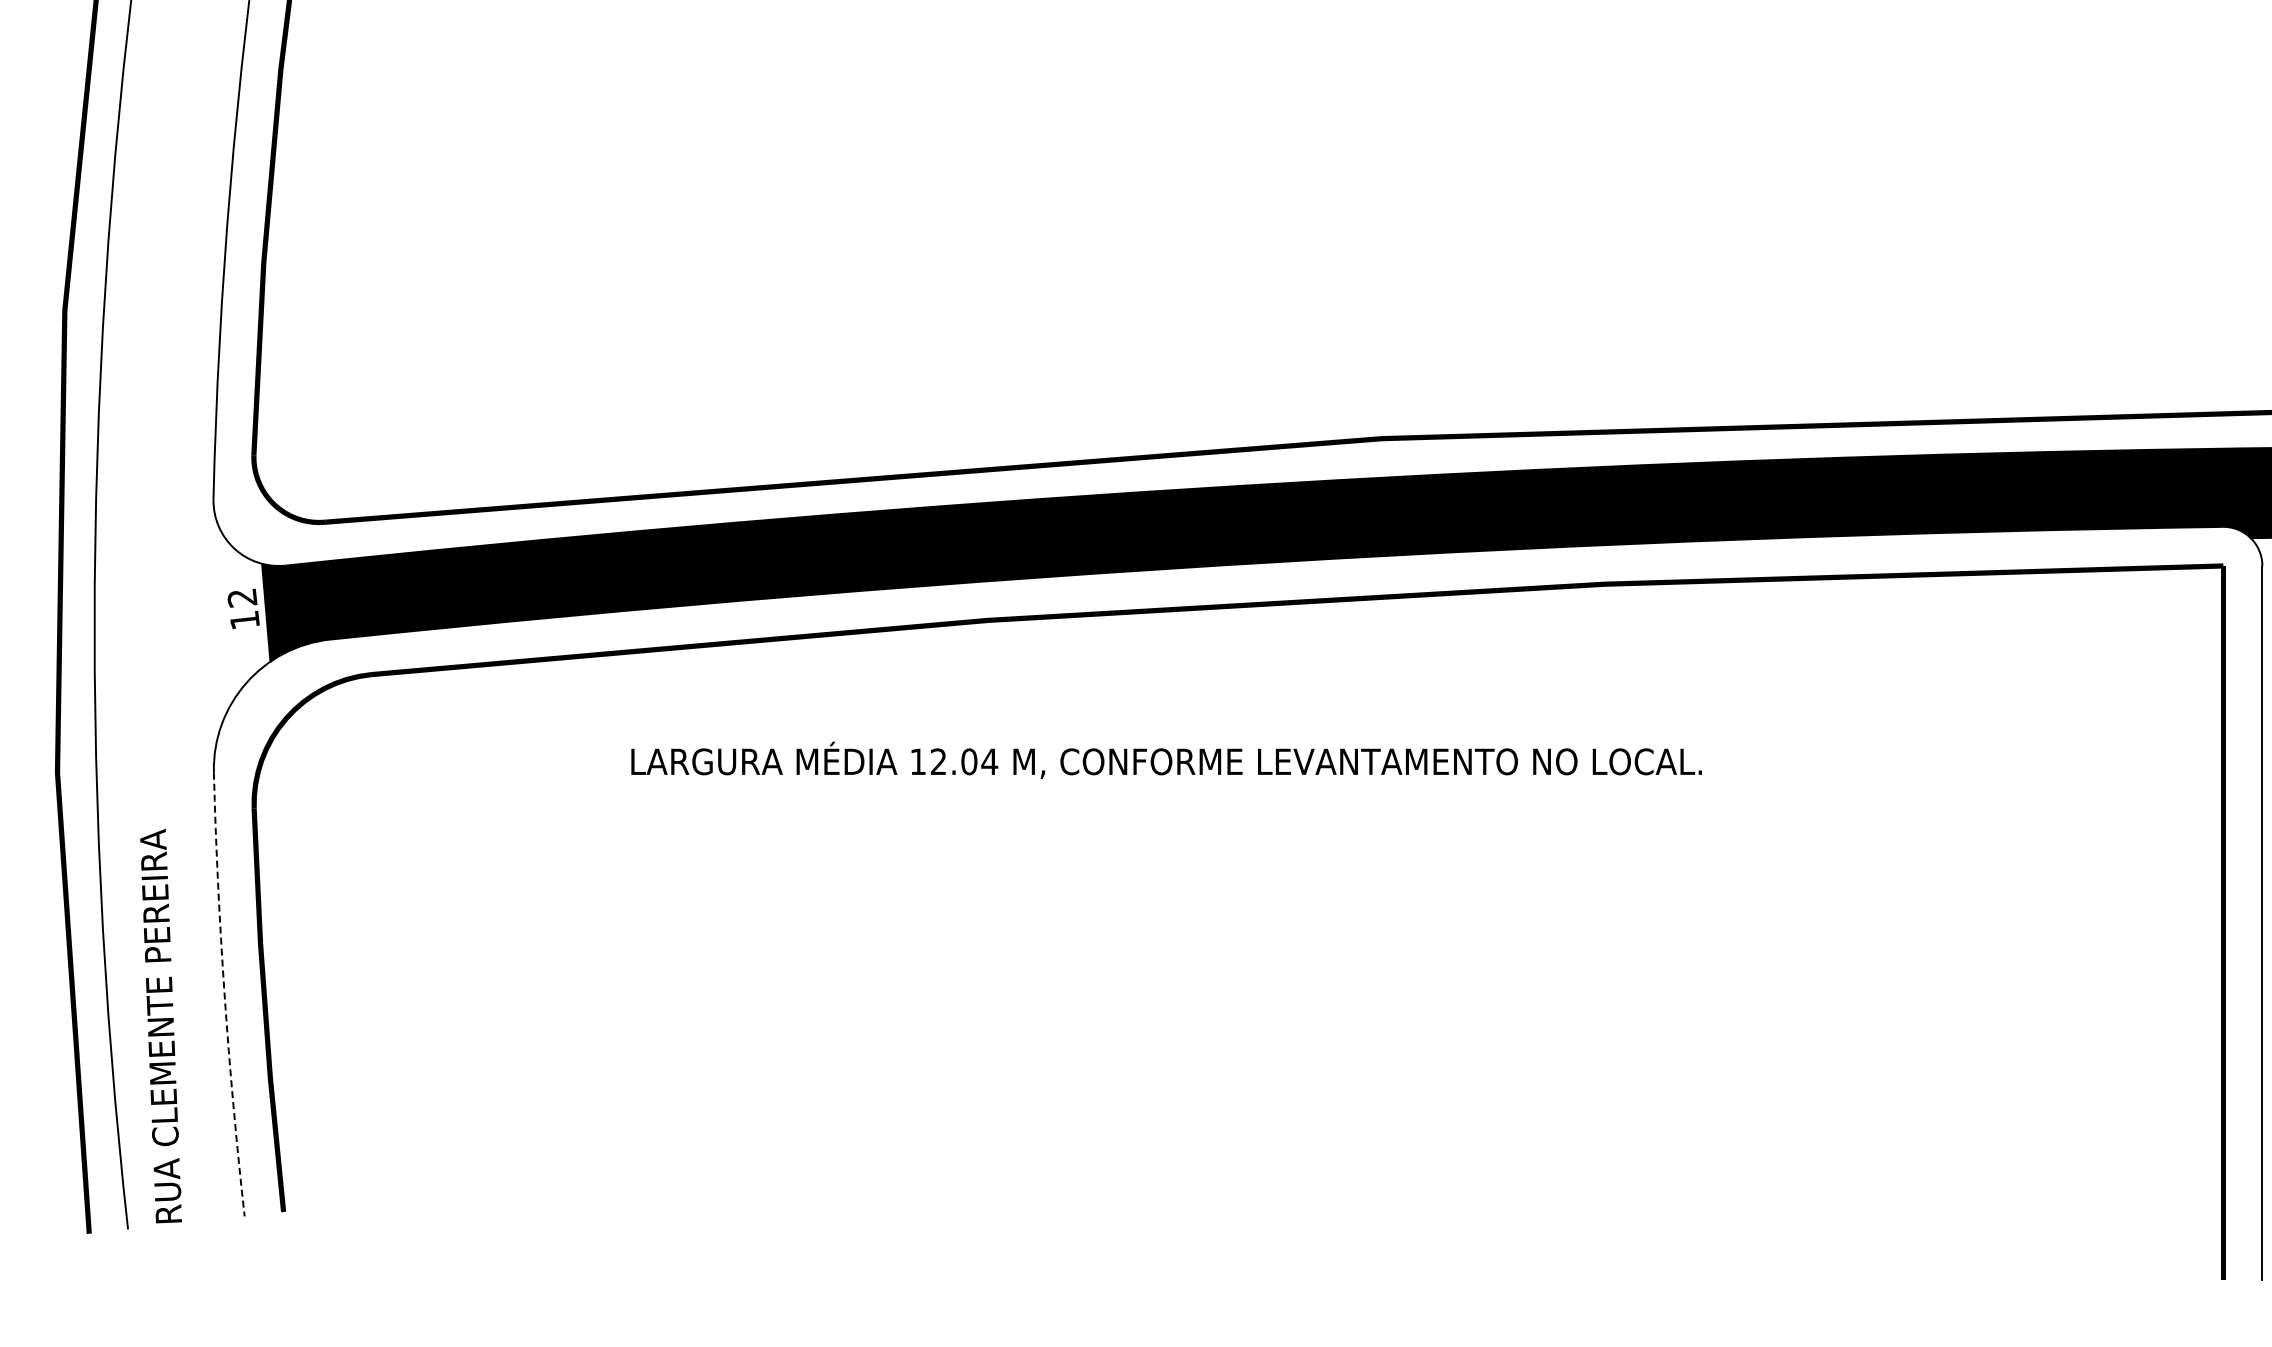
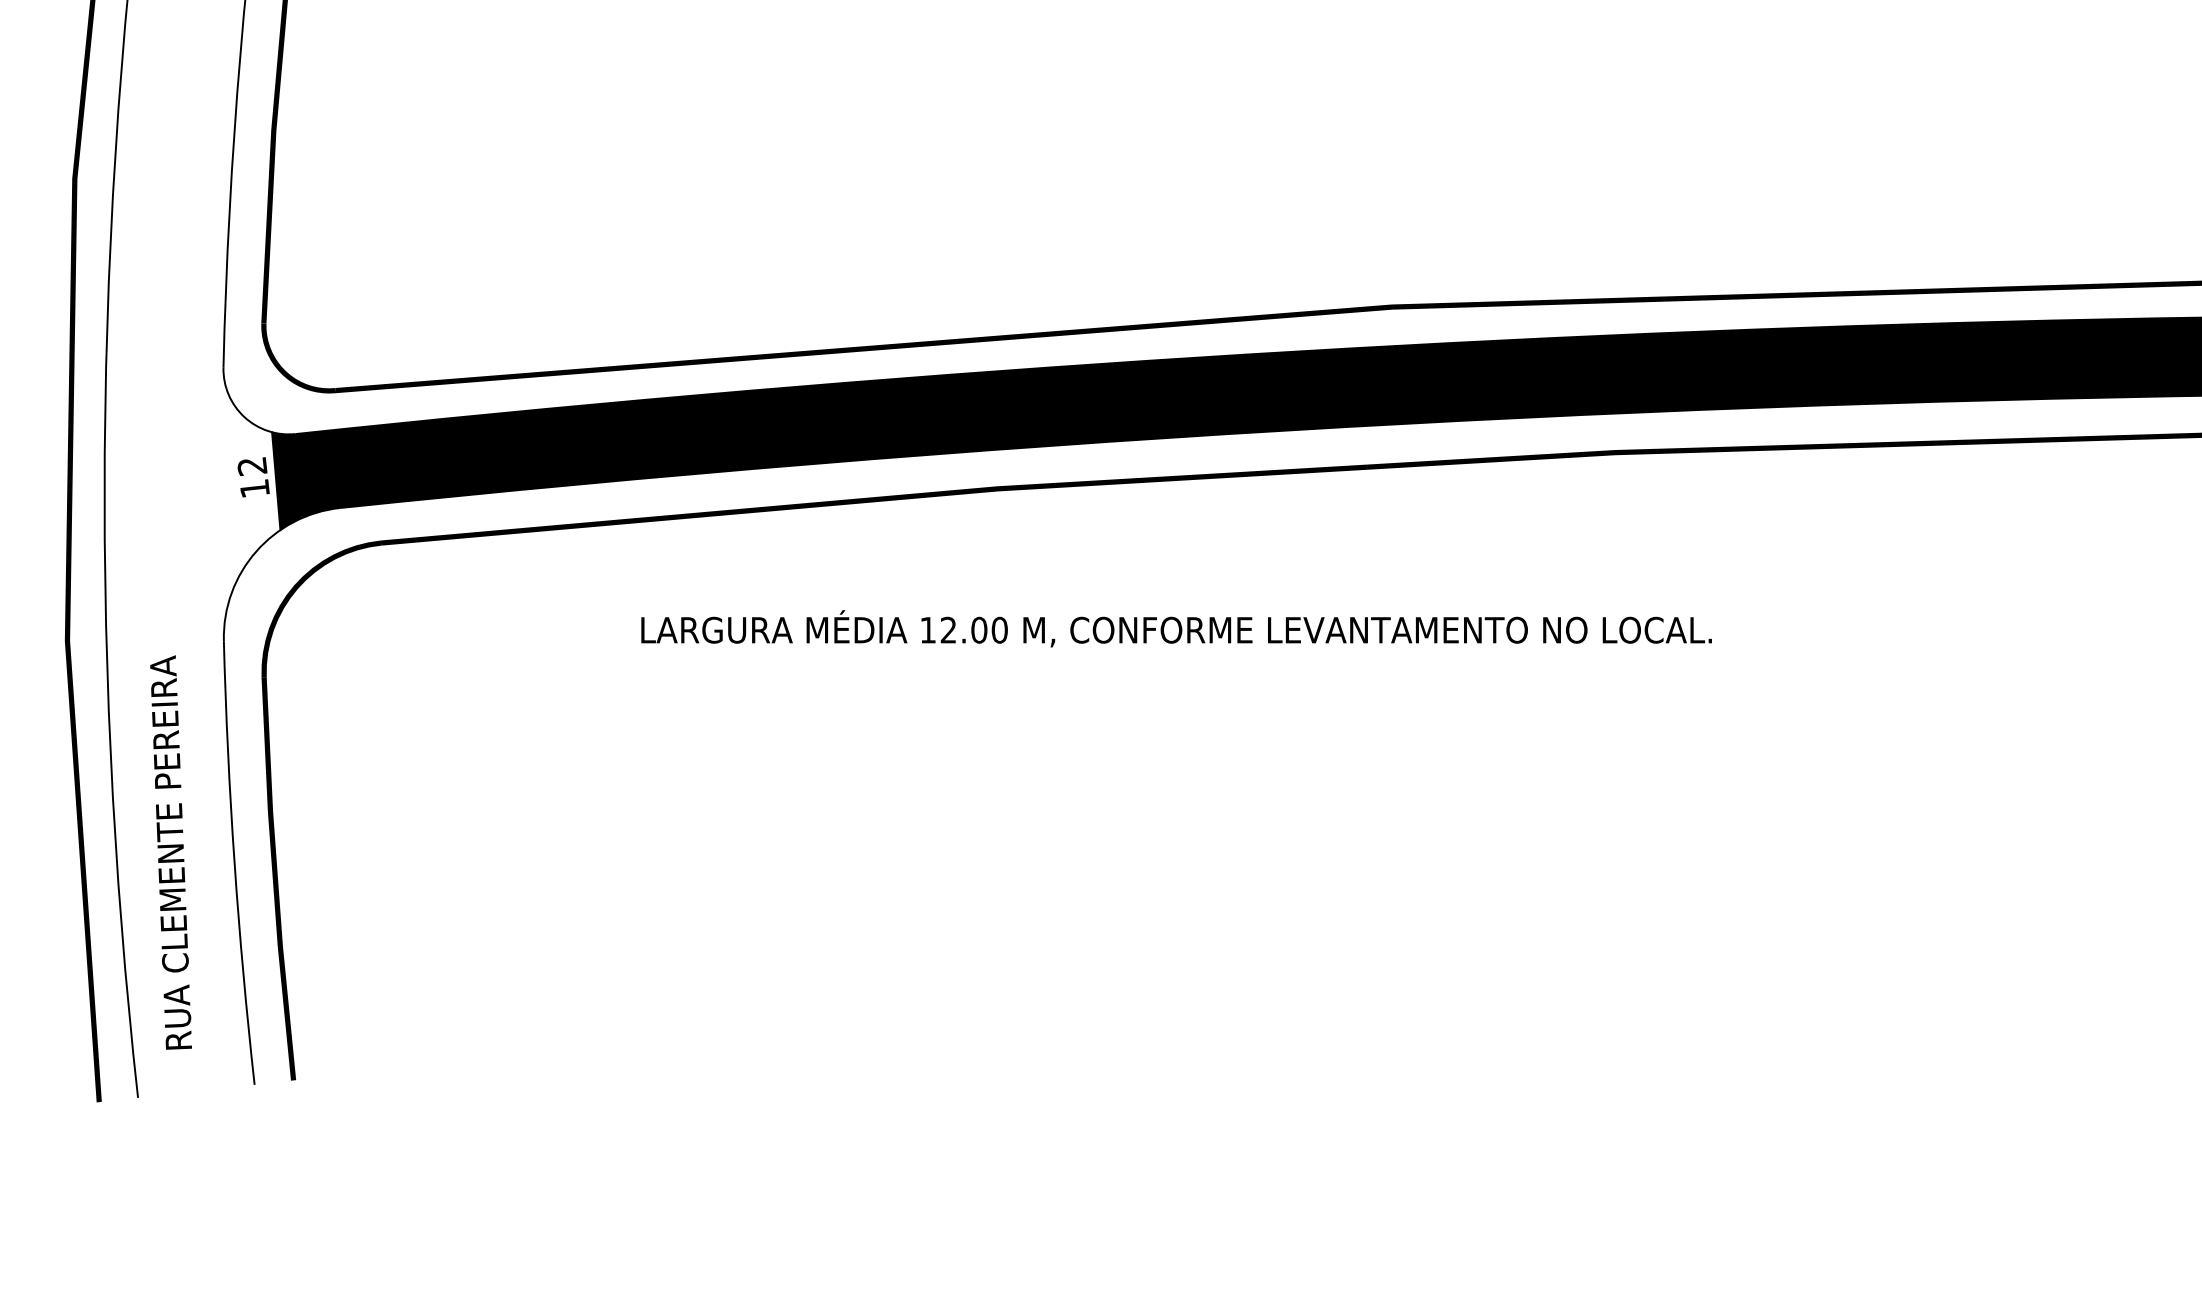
text: (989, 761) -> (999, 629), 12.04 -> 12.00
arc: (224, 994) -> (234, 862), dashed -> solid
text: (160, 1026) -> (170, 852), moved

